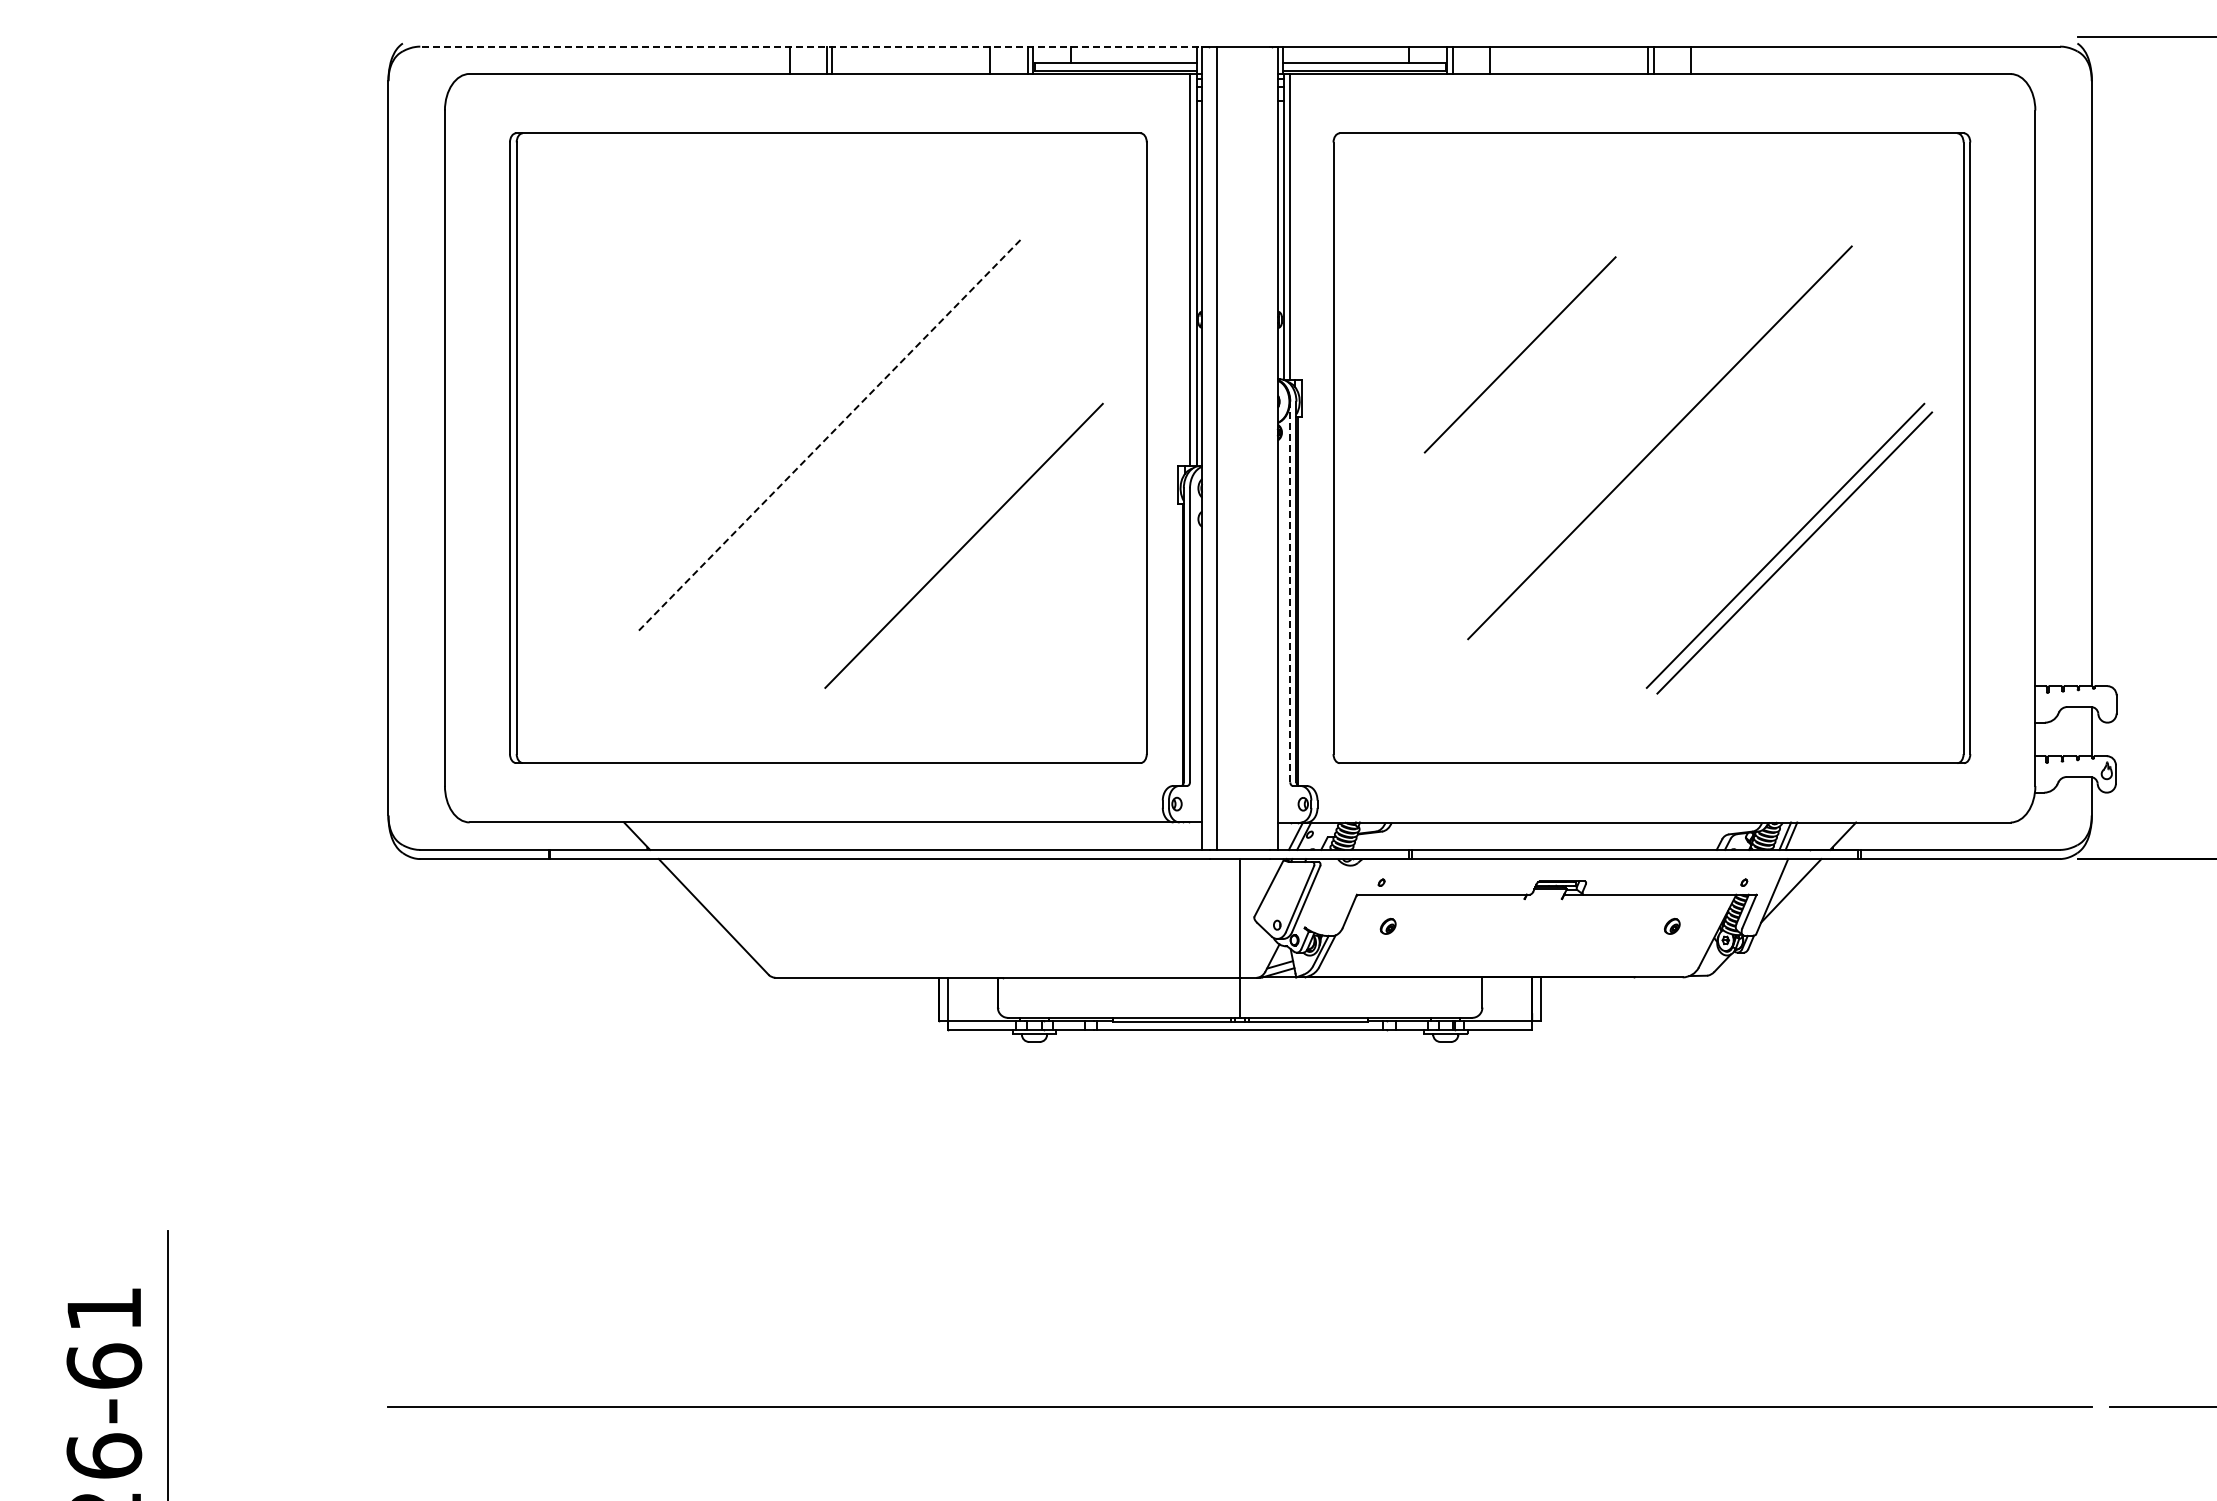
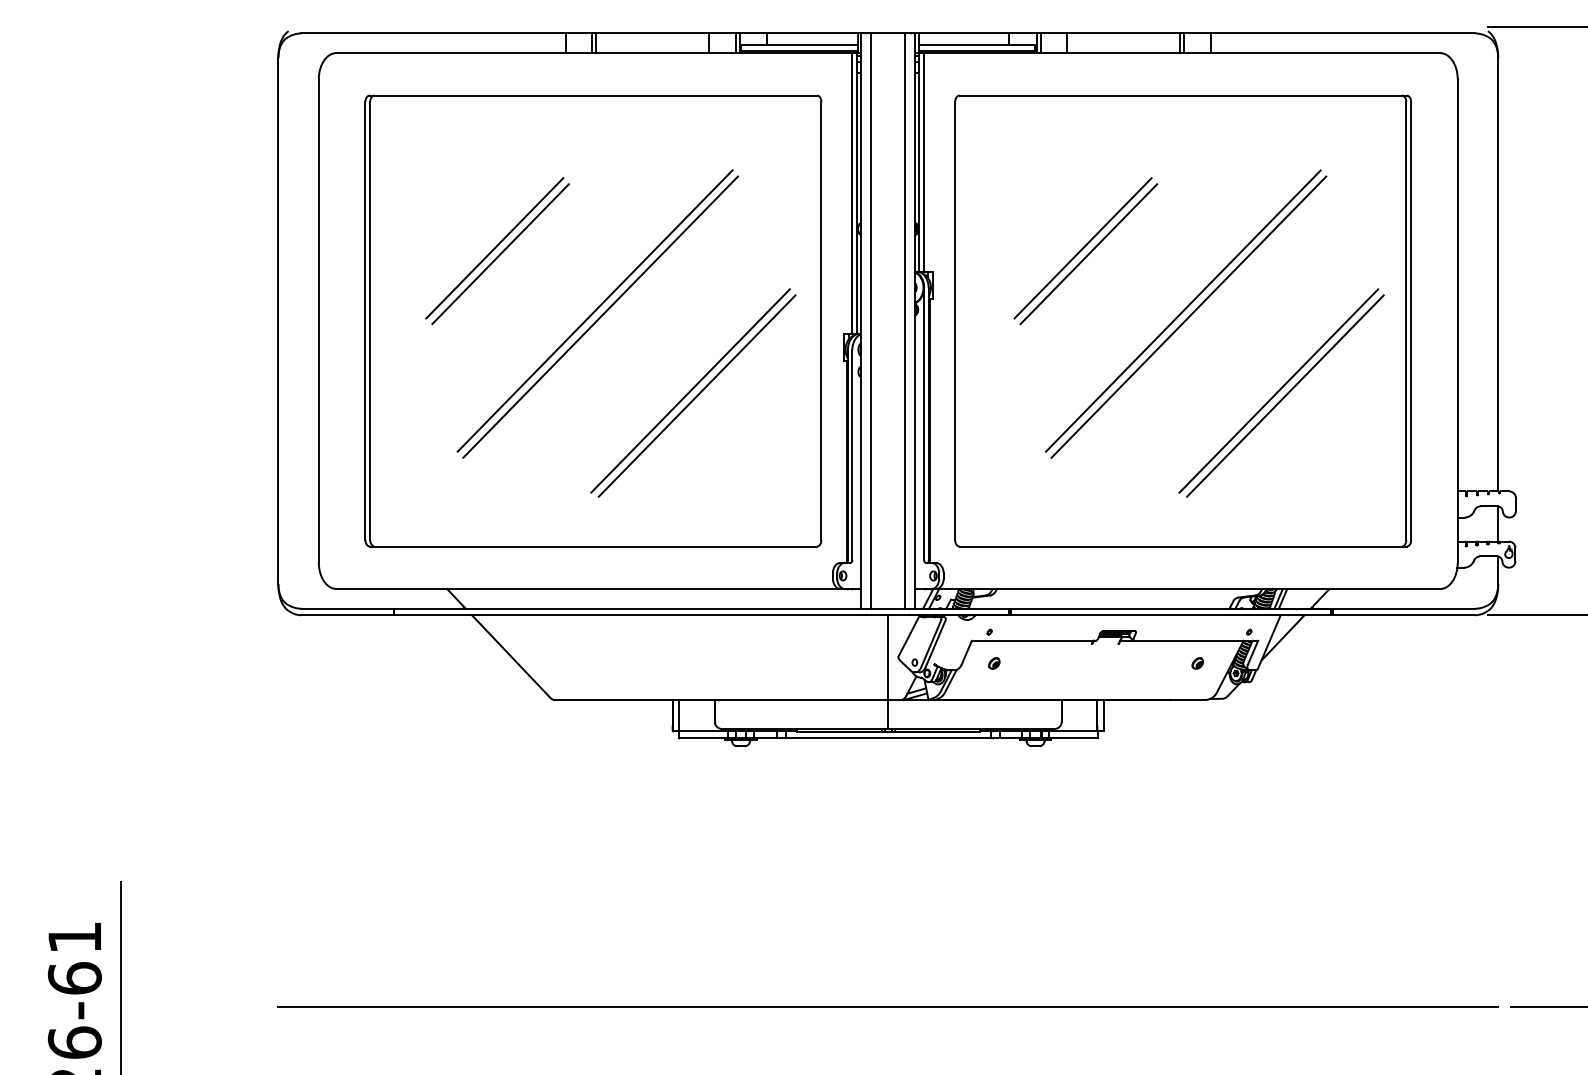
line: (815, 46) -> (584, 33), dashed -> solid
line: (690, 346) -> (494, 248), added
line: (1511, 346) -> (1082, 248), added
line: (698, 354) -> (500, 253), added
line: (831, 433) -> (595, 310), dashed -> solid
line: (1652, 433) -> (1183, 310), added
line: (838, 442) -> (600, 316), added
line: (1263, 447) -> (904, 320), added
line: (972, 552) -> (696, 395), added
line: (1290, 591) -> (924, 423), dashed -> solid

